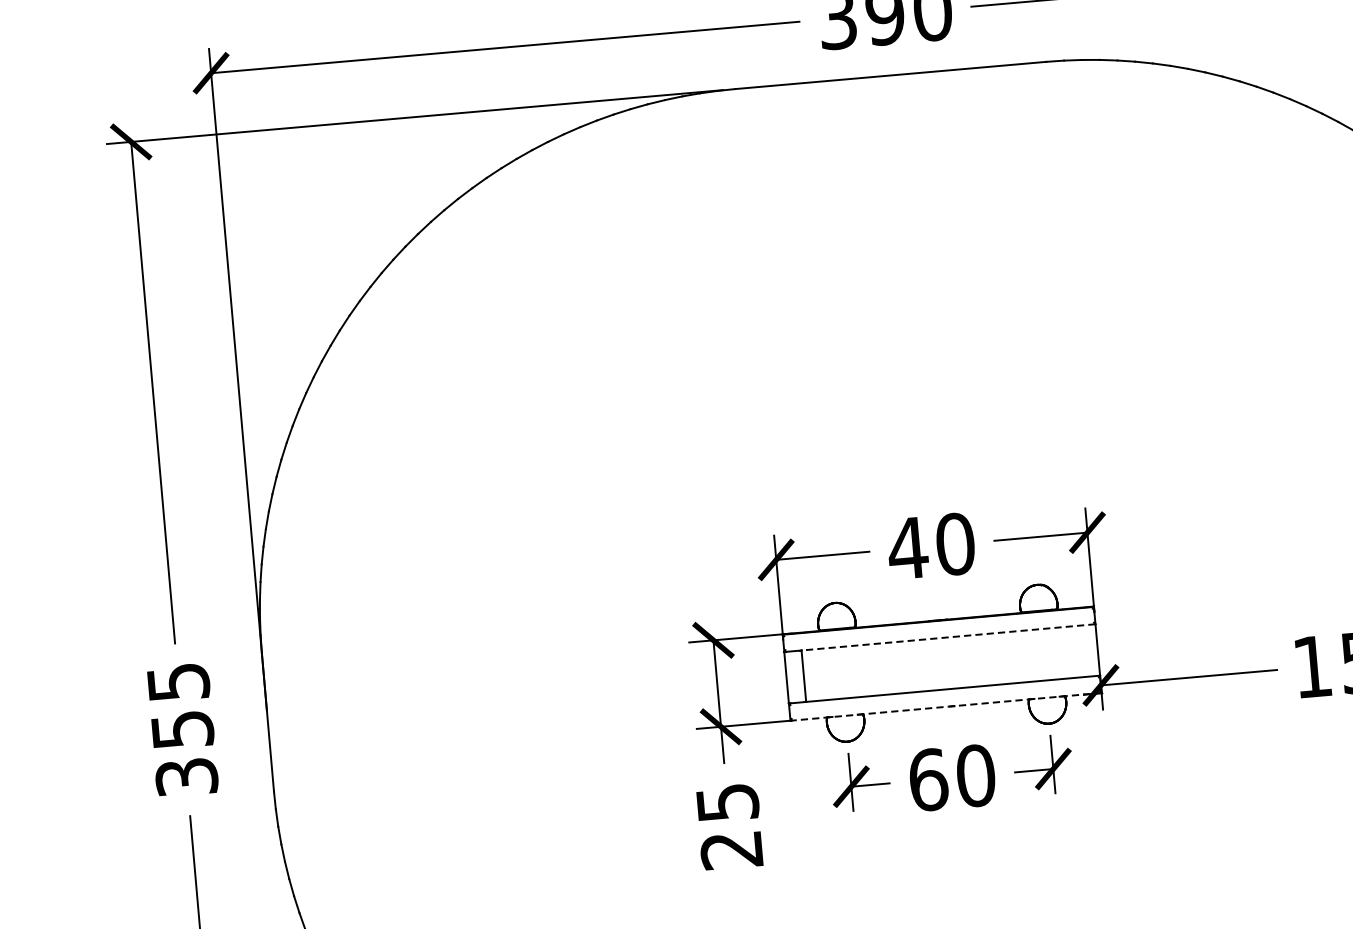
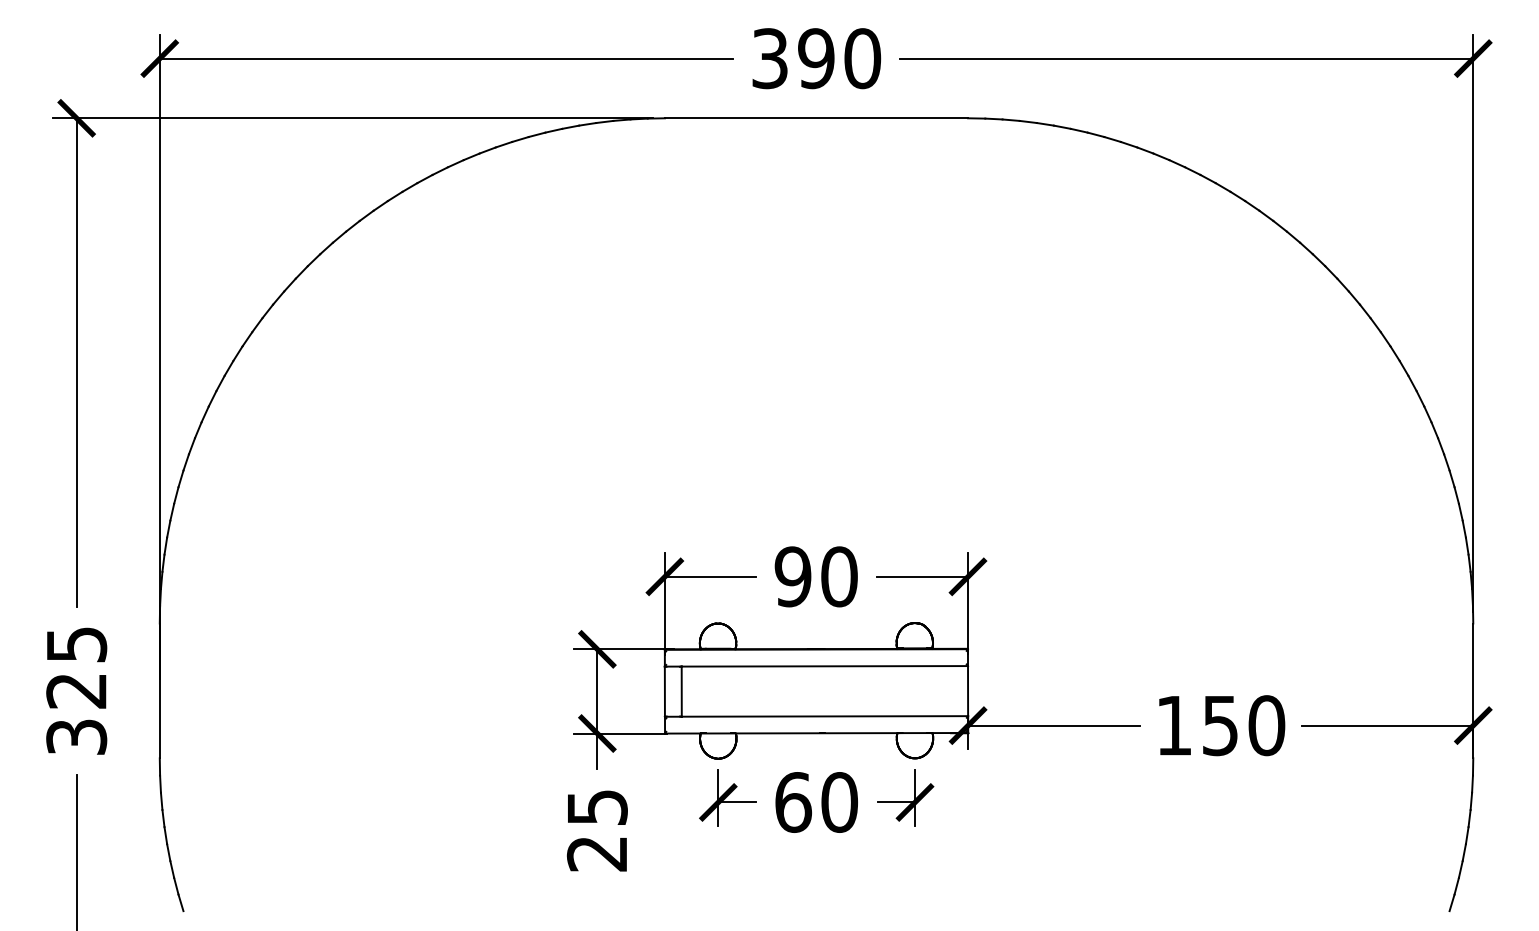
text: (907, 548) -> (792, 576), 40 -> 90
line: (948, 637) -> (824, 666), dashed -> solid
line: (945, 707) -> (816, 733), dashed -> solid
text: (182, 730) -> (76, 691), 355 -> 325

